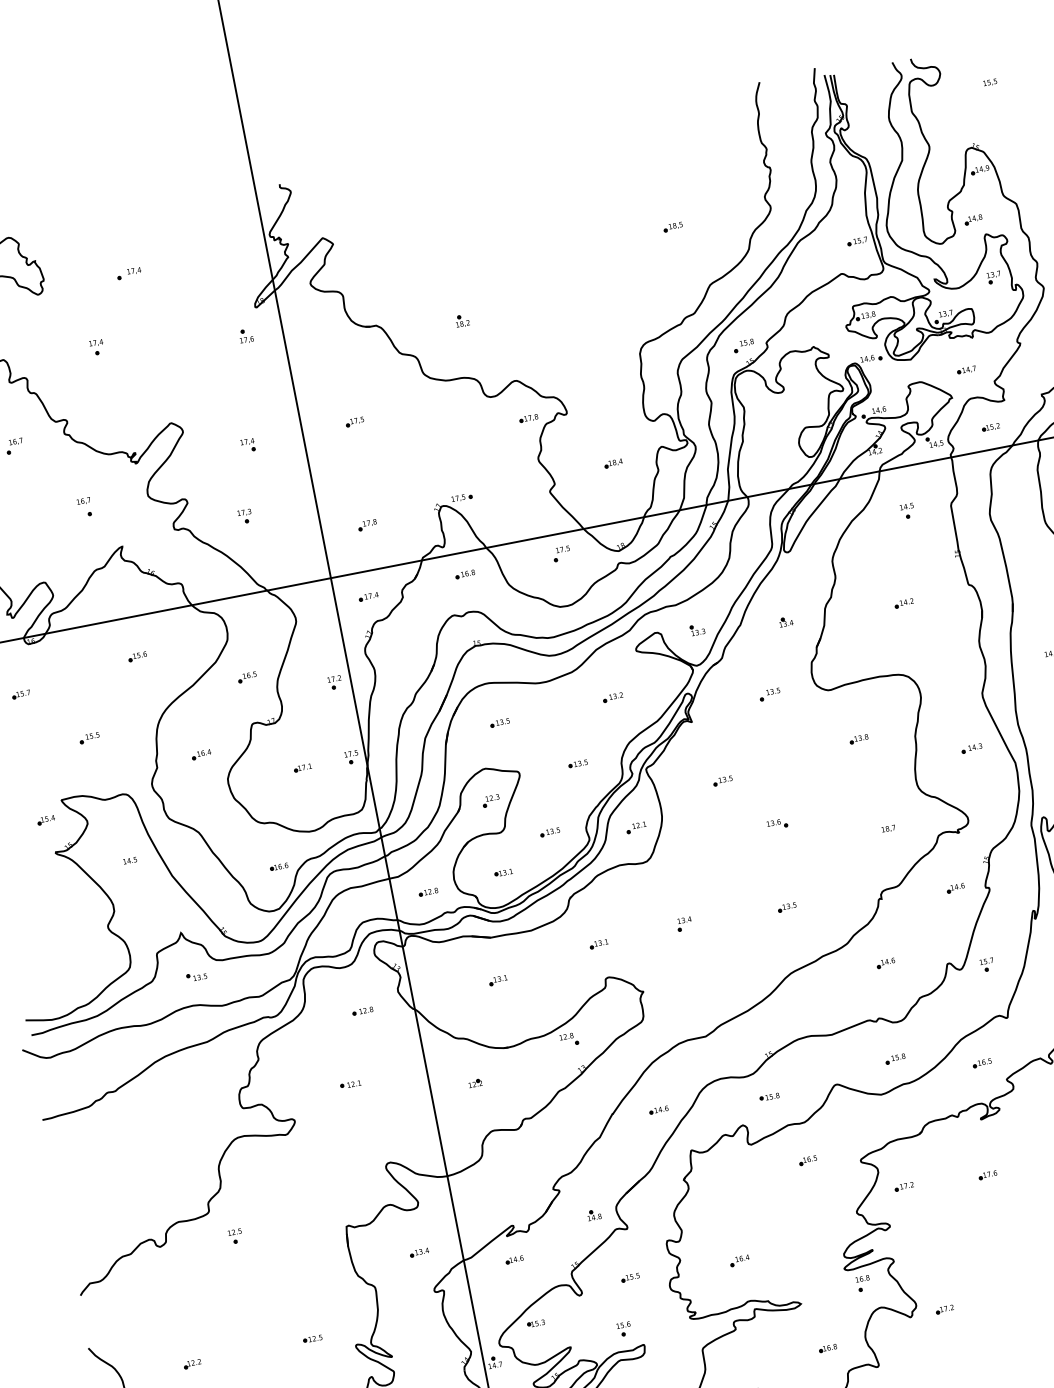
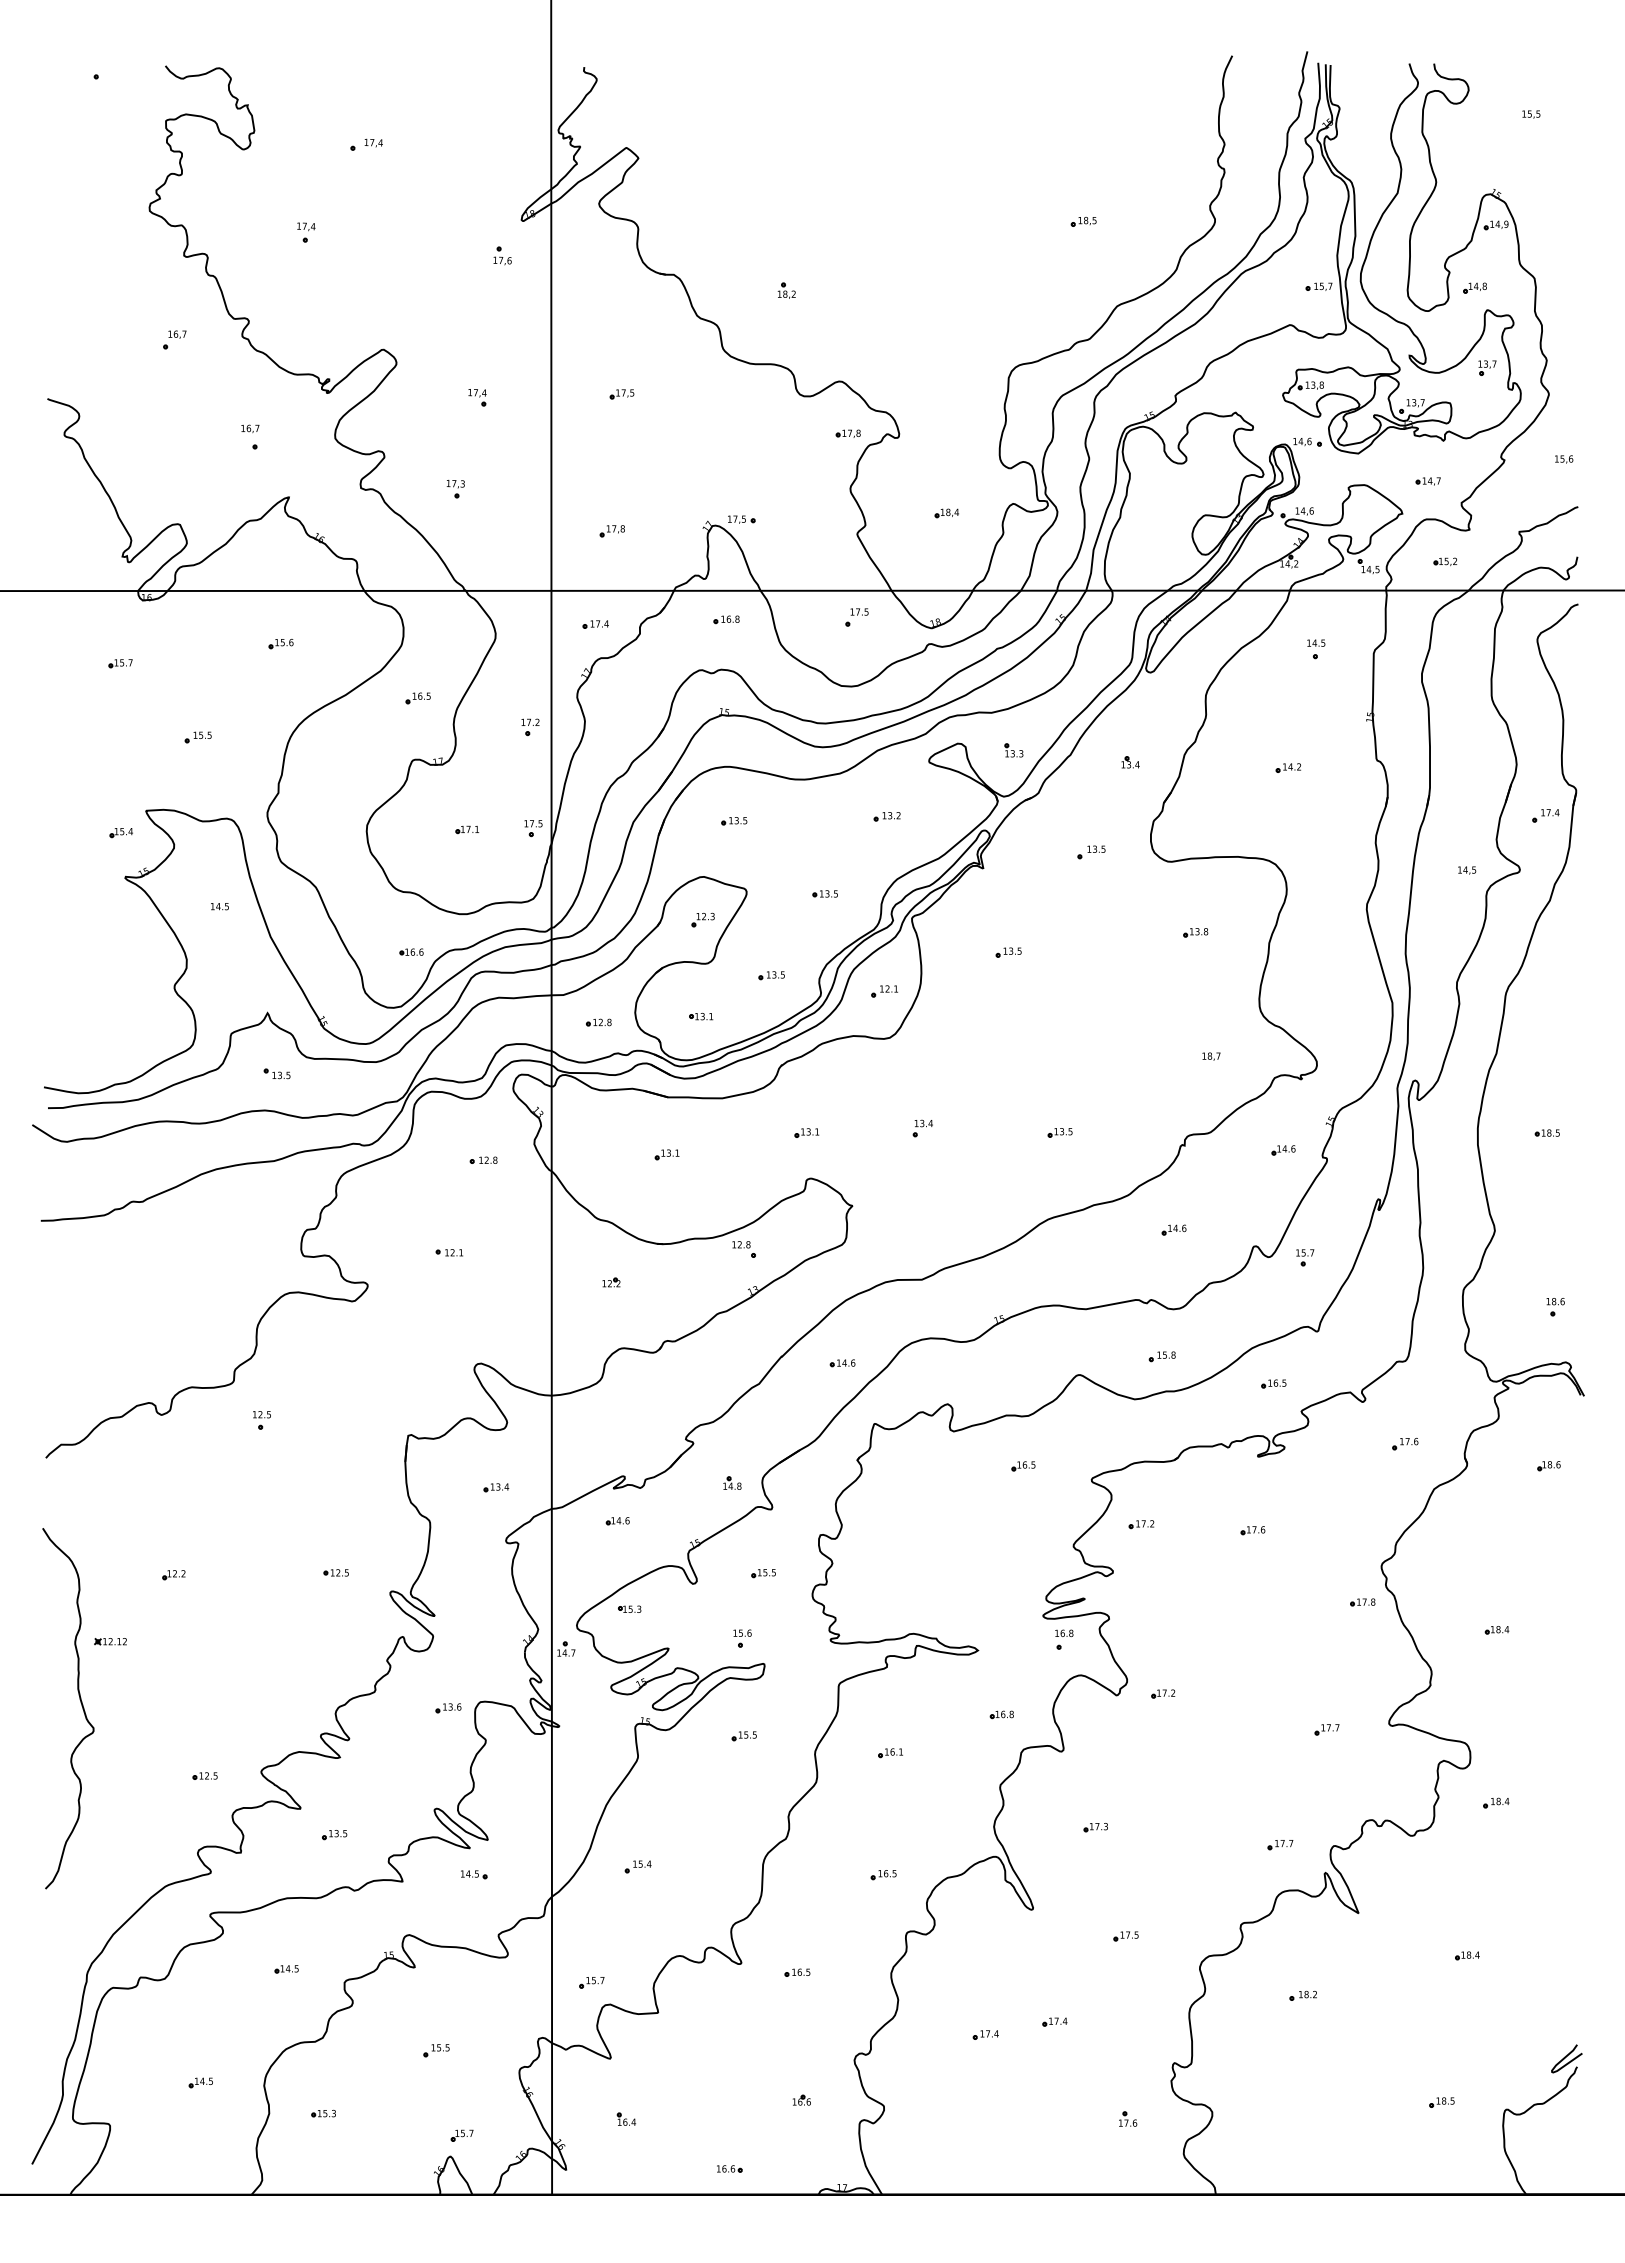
part: (743, 345) -> (1145, 393), removed
part: (971, 748) -> (1339, 973), removed
part: (201, 754) -> (339, 787), removed
part: (777, 824) -> (1068, 1022), removed
part: (769, 1097) -> (989, 1374), removed
part: (739, 1261) -> (909, 1579), removed

